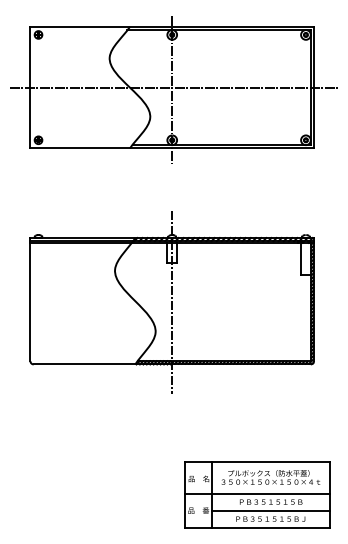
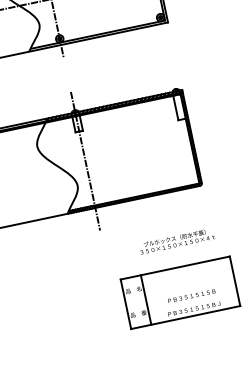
text: (270, 477) -> (176, 241), moved
line: (257, 493) -> (180, 291), removed
line: (270, 510) -> (192, 302), removed

